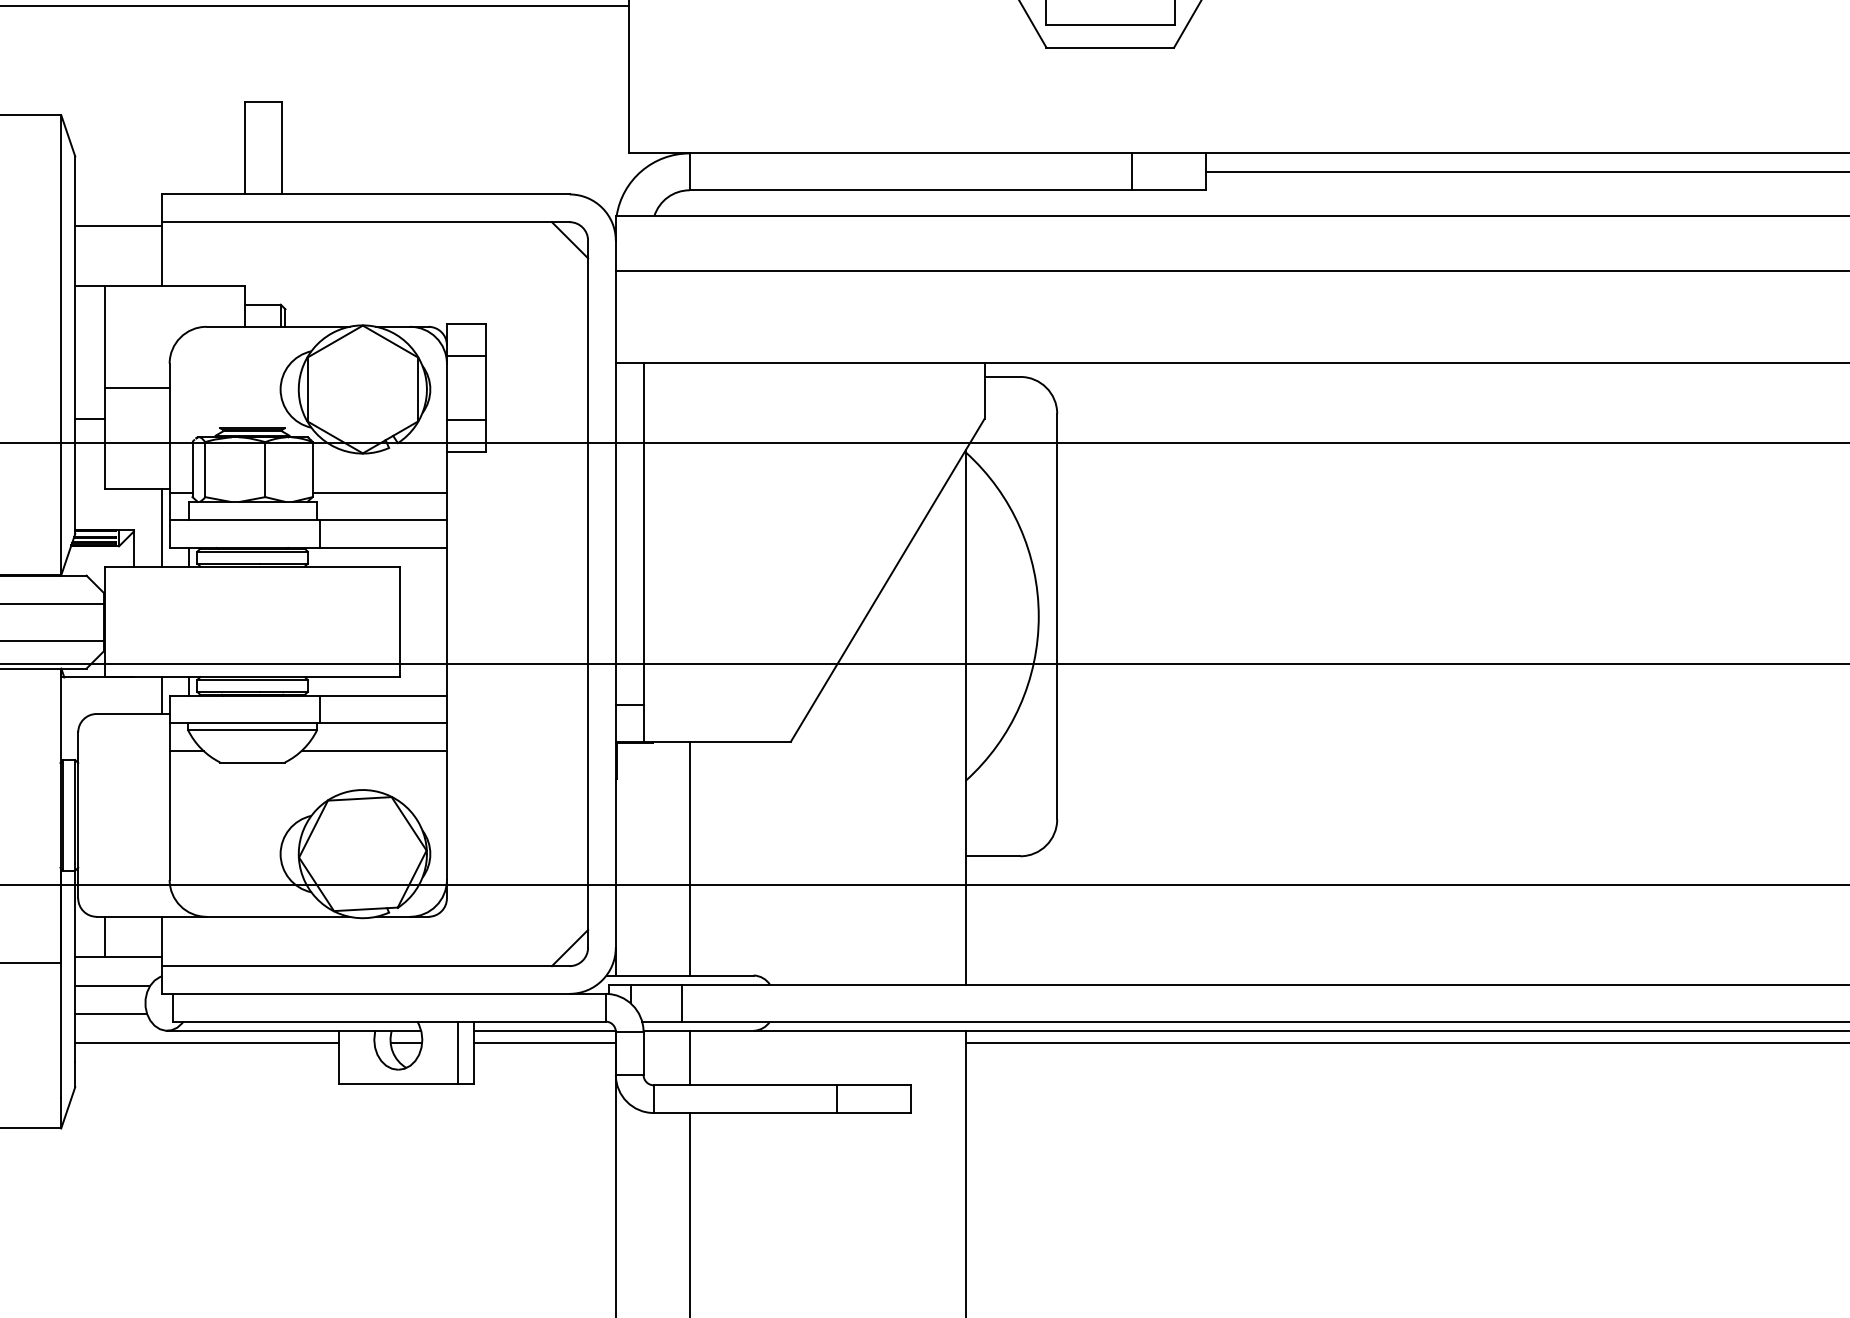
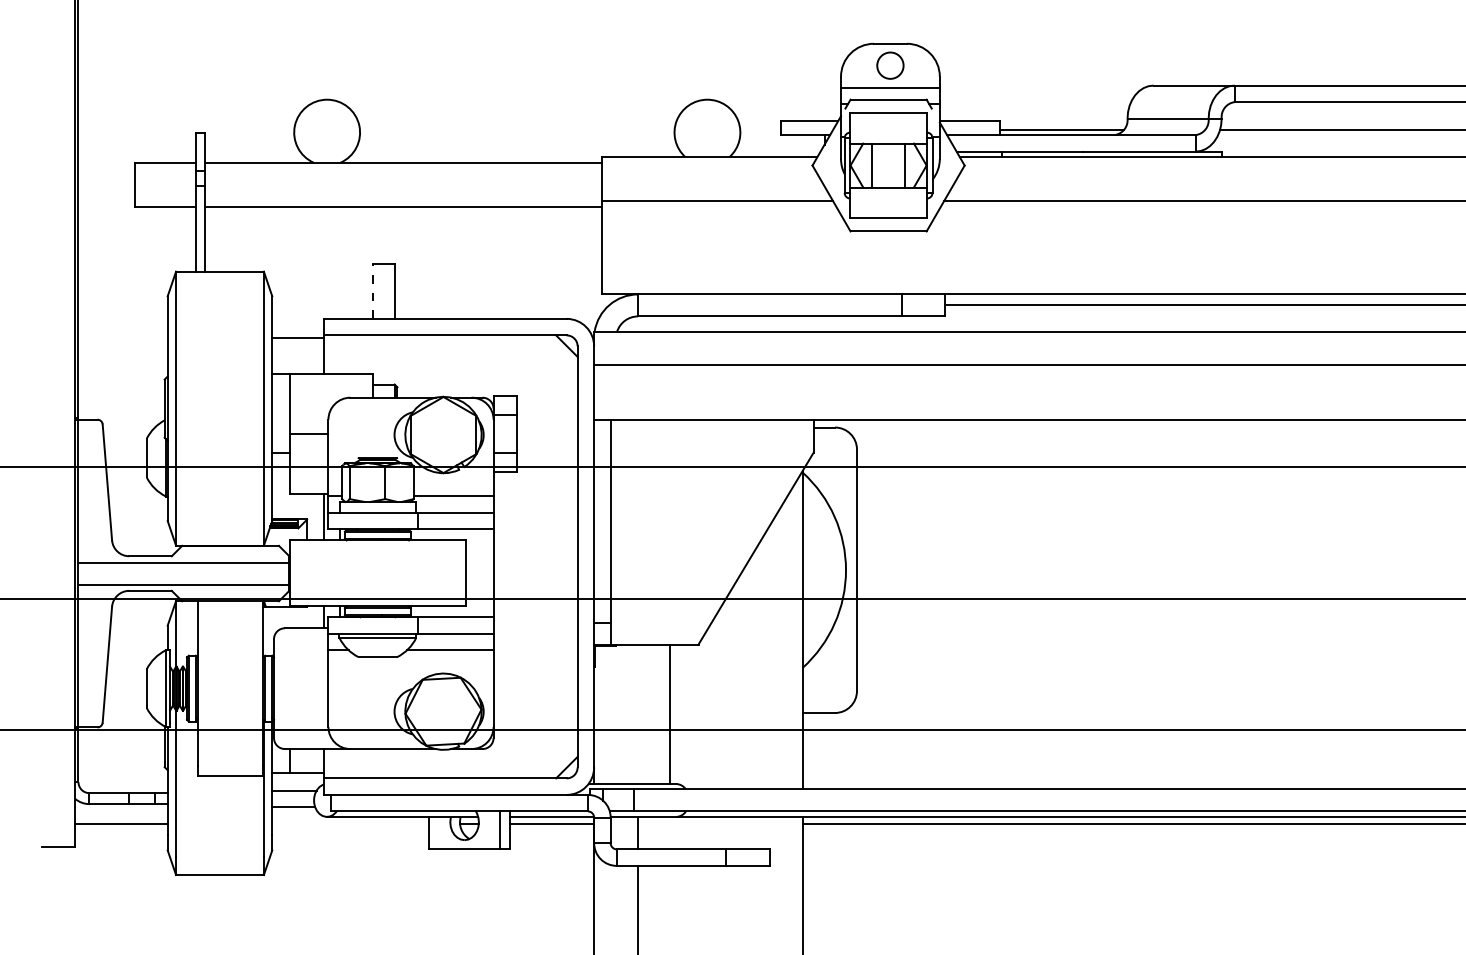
line: (245, 146) -> (373, 290), solid -> dashed
line: (690, 857) -> (670, 713), moved
line: (206, 1041) -> (350, 823), removed

